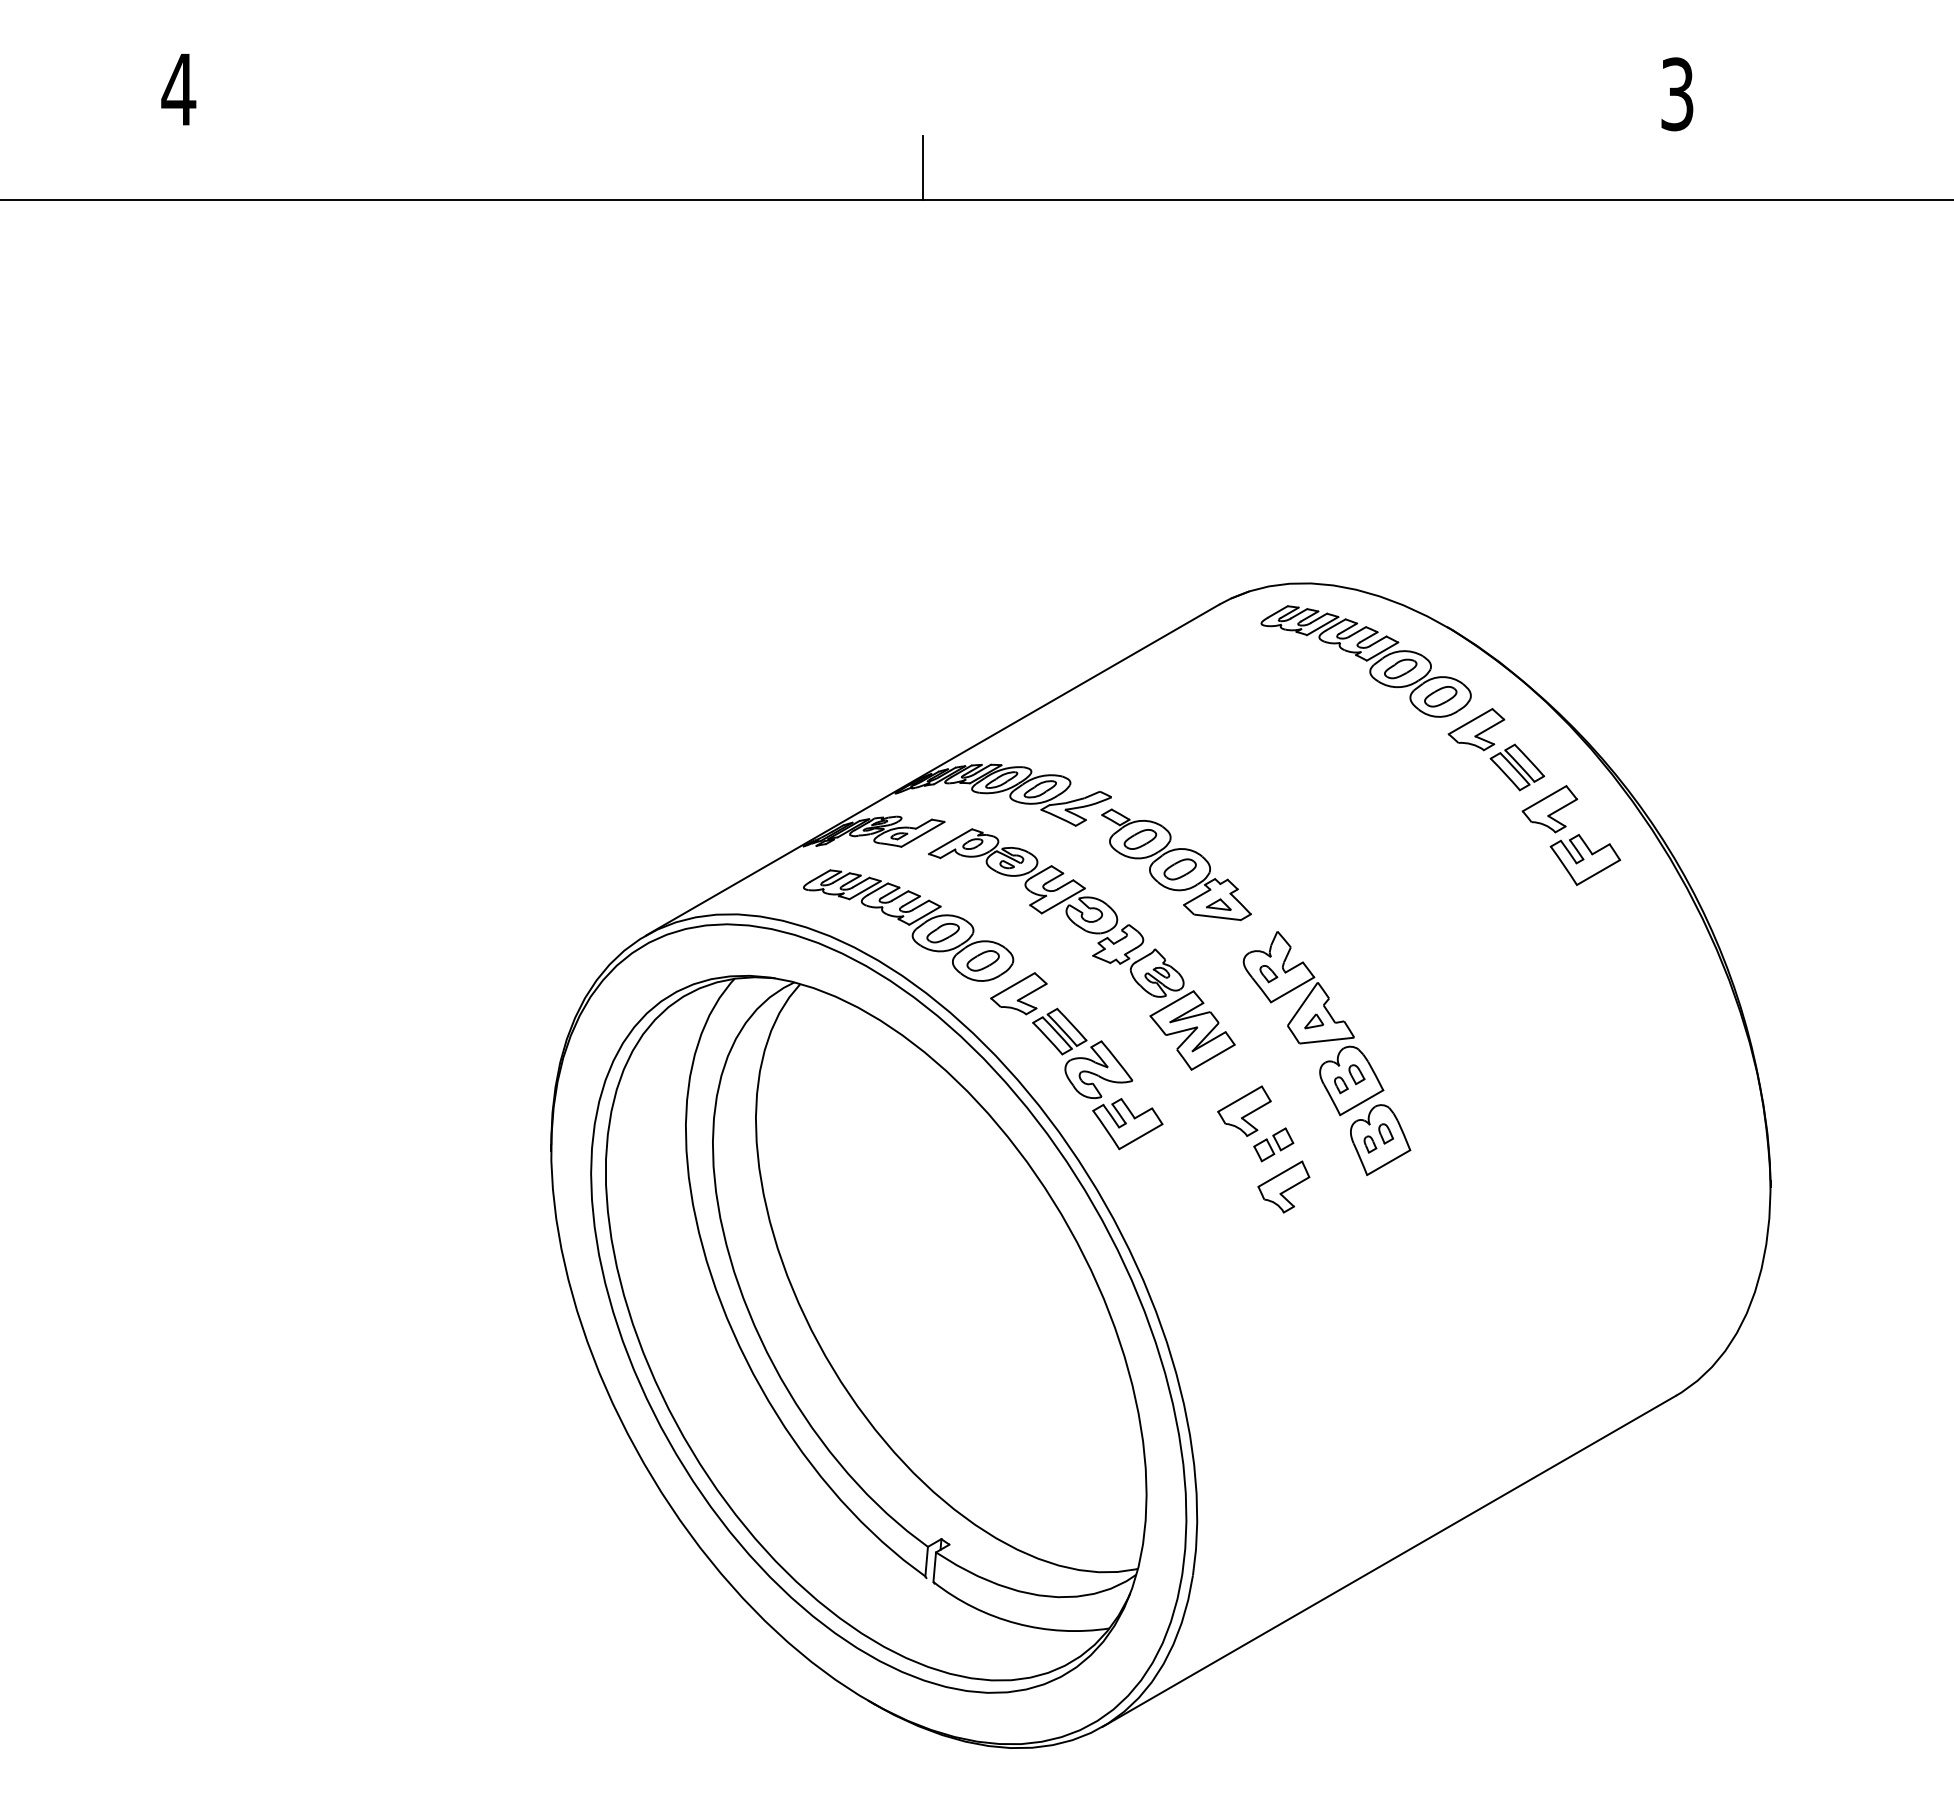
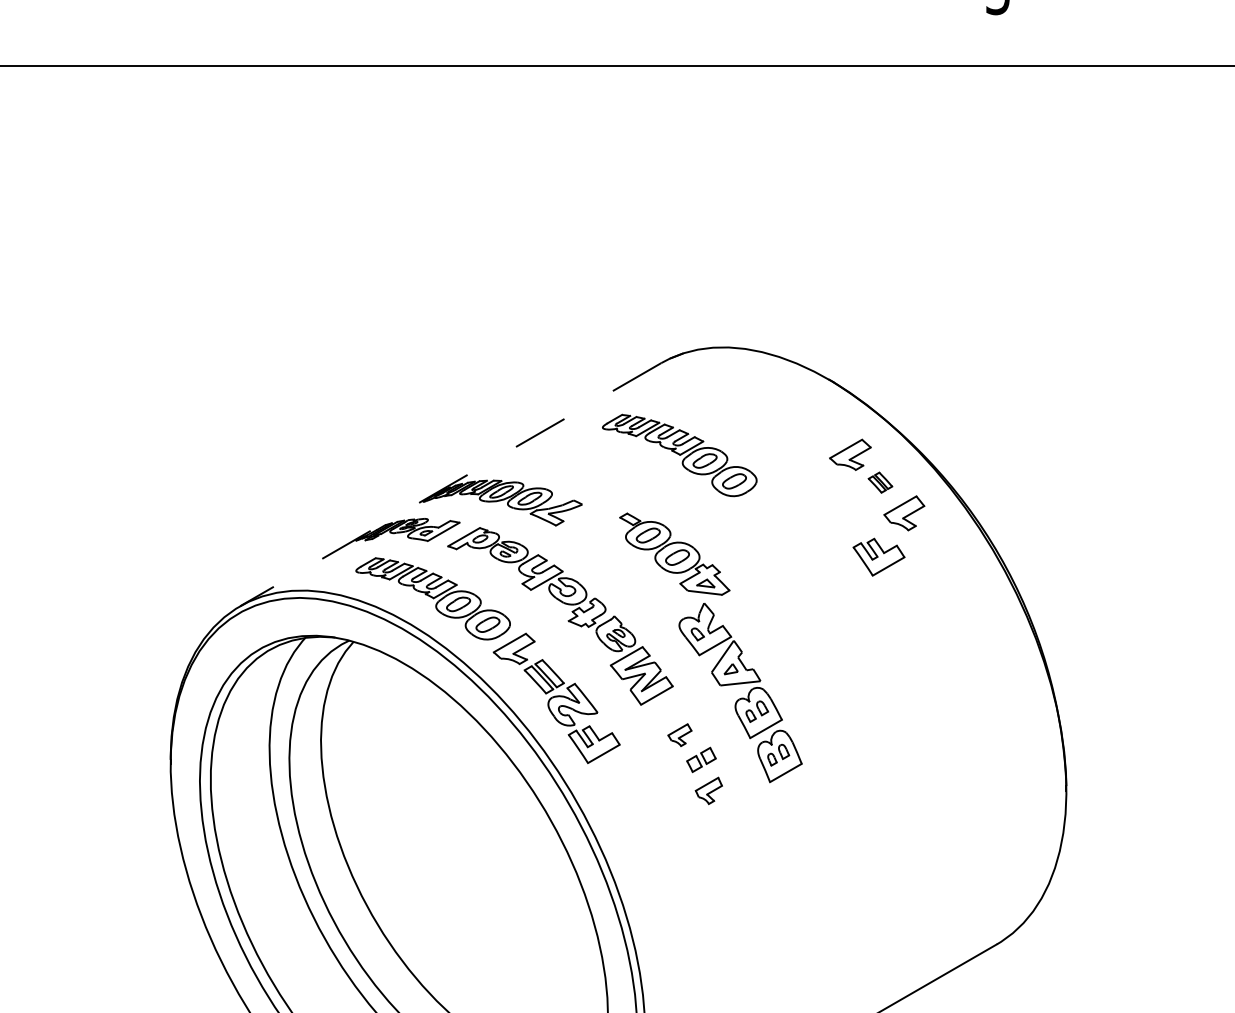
line: (923, 167) -> (444, 41), removed
part: (1365, 661) -> (679, 455), moved
part: (1517, 767) -> (880, 482), size x0.6
line: (932, 770) -> (450, 484), solid -> dashed
part: (1585, 859) -> (879, 556), moved
part: (1176, 864) -> (674, 553), moved
part: (1244, 1110) -> (679, 734), size x0.6
part: (1283, 1186) -> (708, 790), size x0.7

